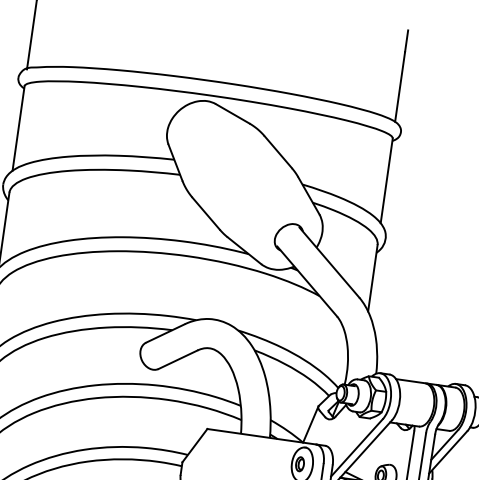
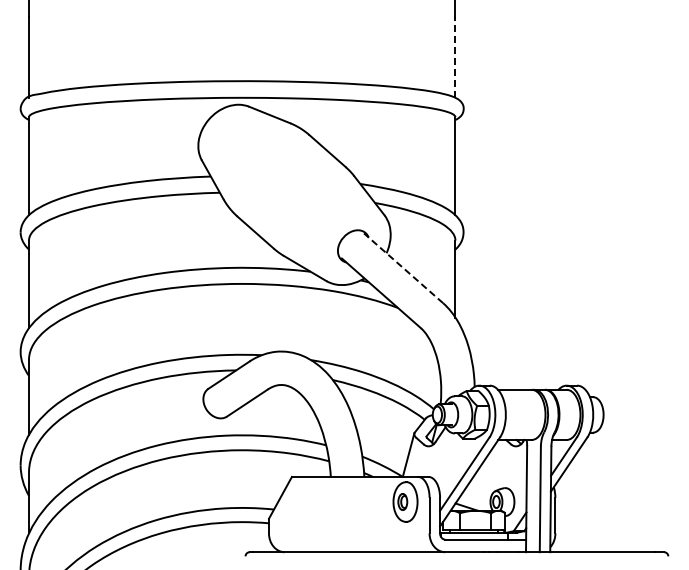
line: (400, 86) -> (455, 56), solid -> dashed
line: (329, 262) -> (403, 268), solid -> dashed

